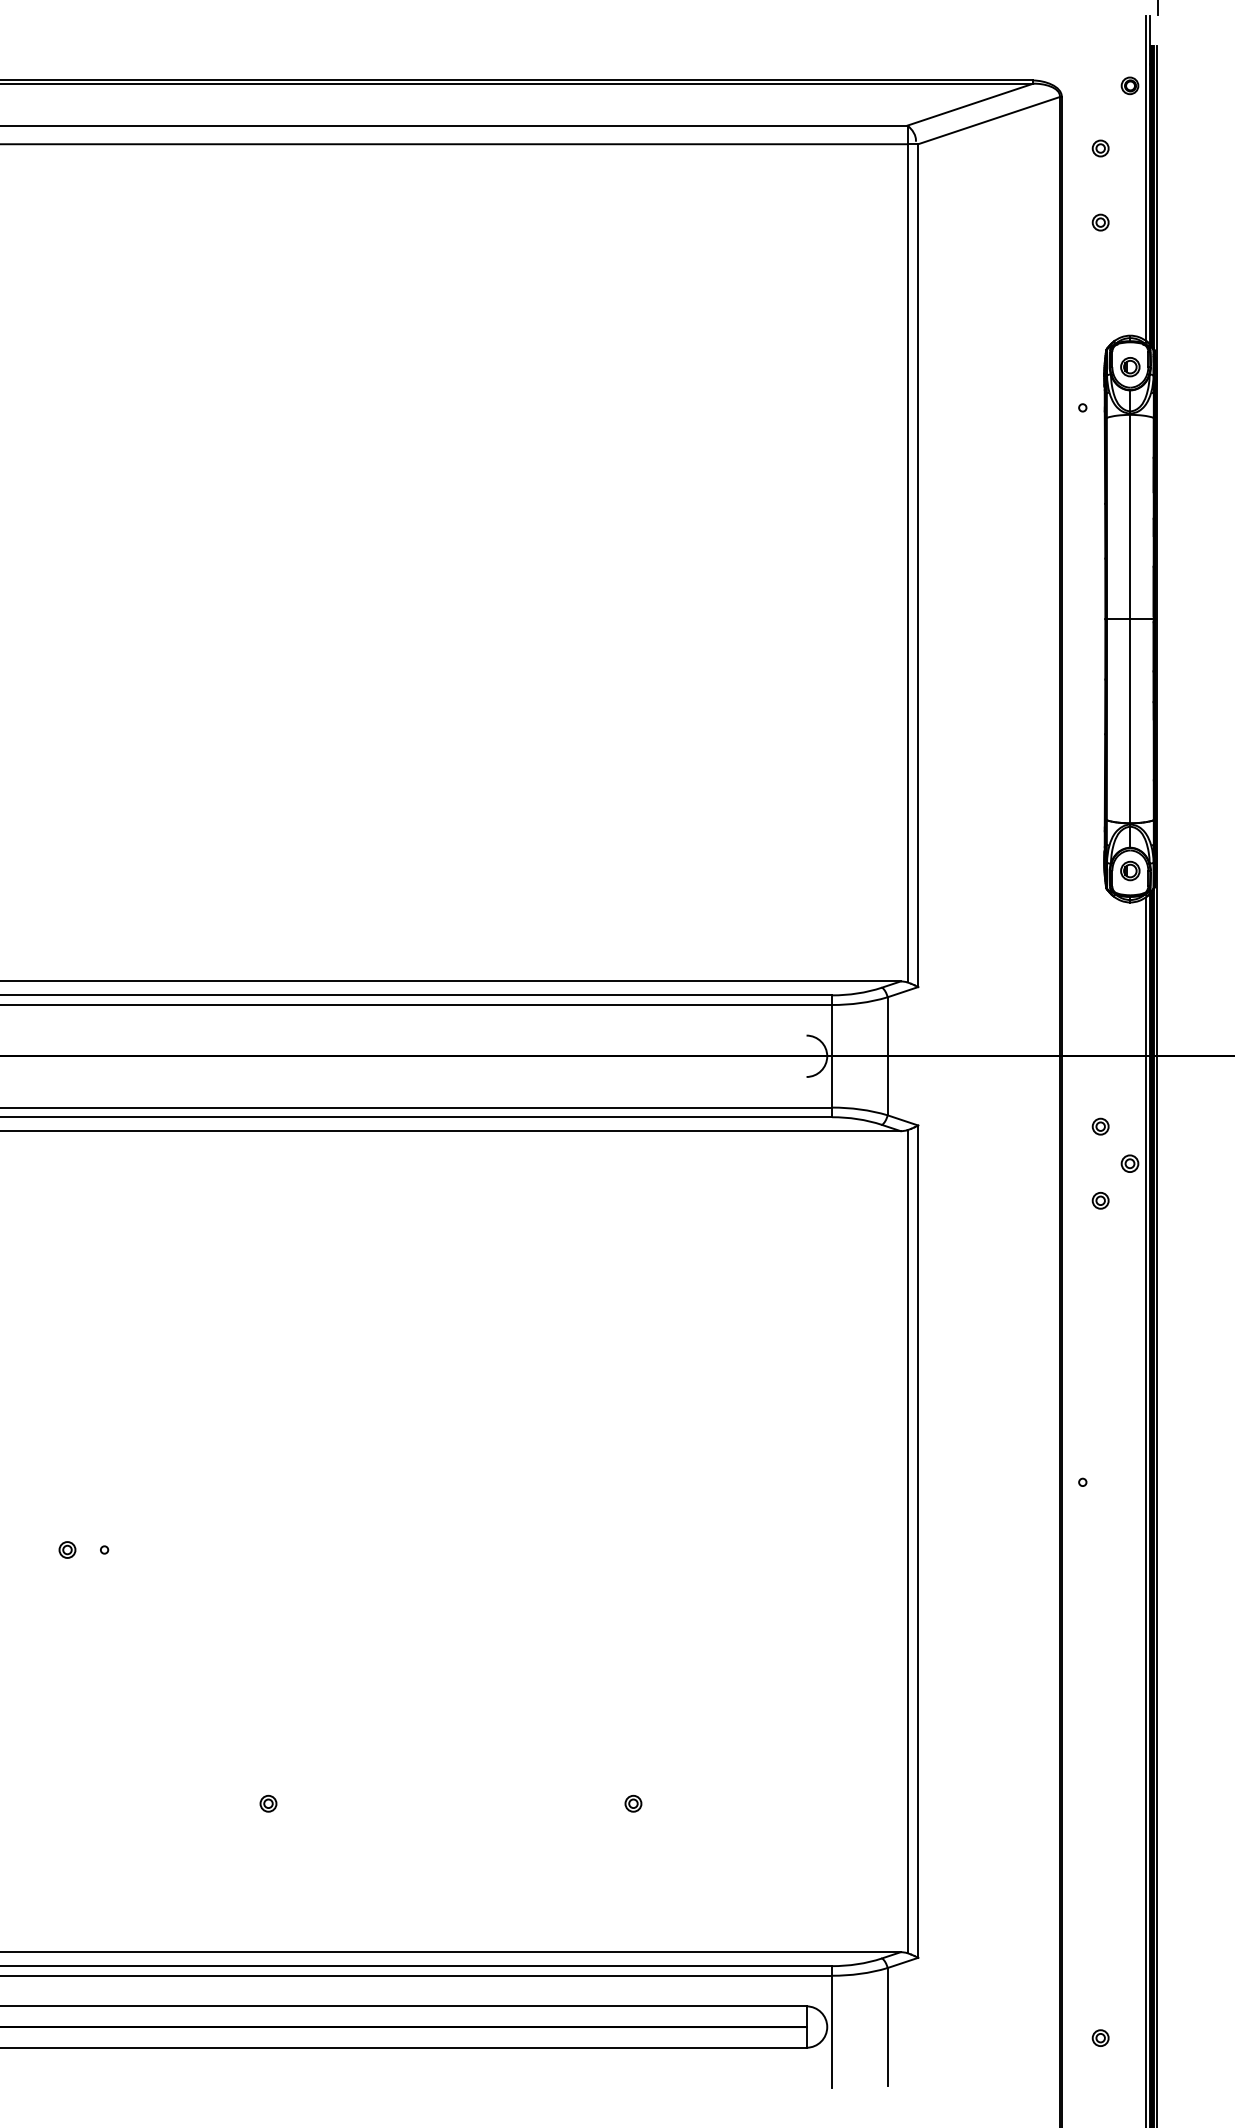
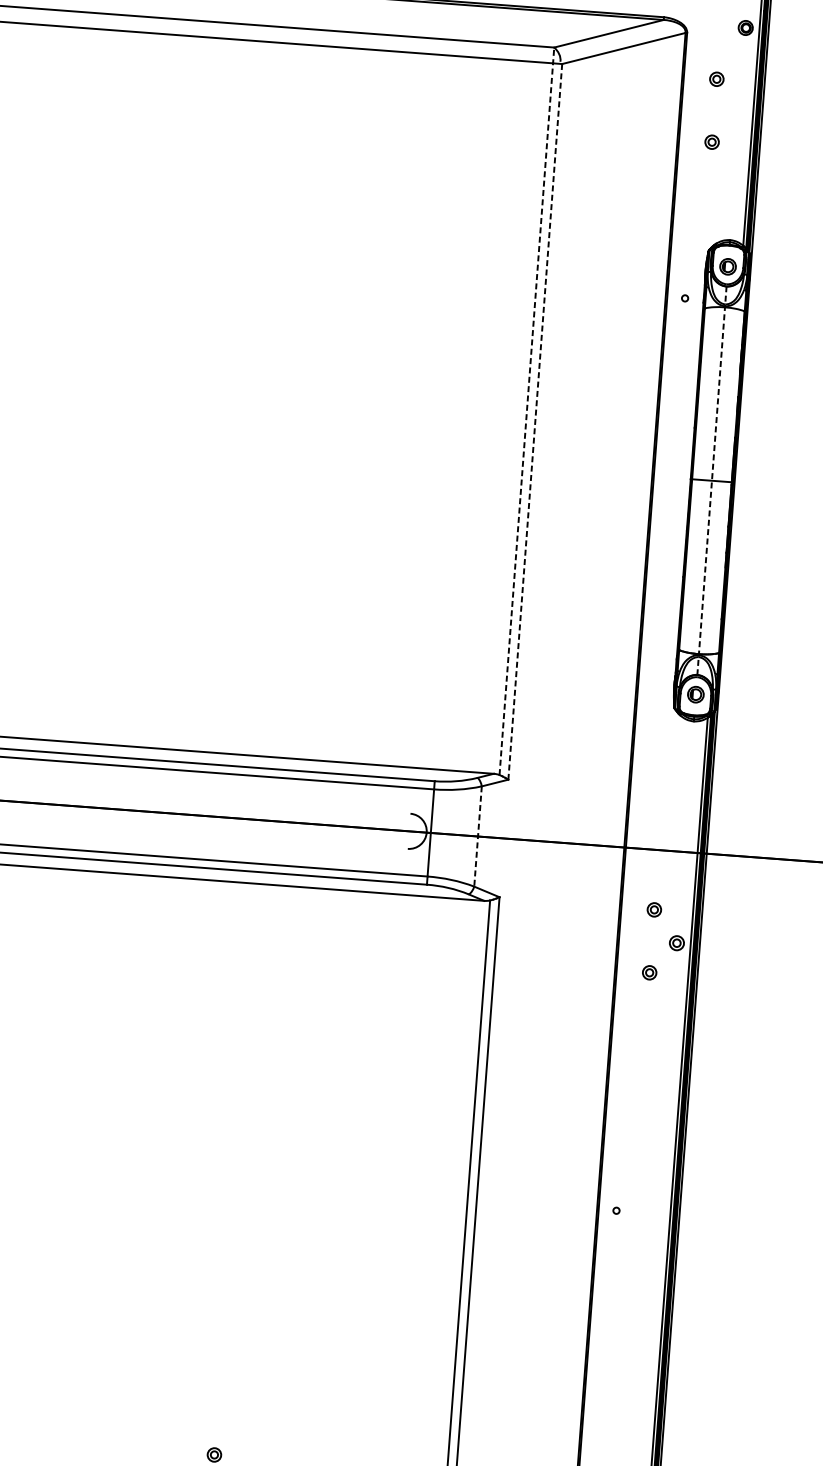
line: (907, 553) -> (526, 410), solid -> dashed
line: (918, 566) -> (535, 422), solid -> dashed
line: (1130, 618) -> (712, 480), solid -> dashed
line: (887, 1056) -> (477, 836), solid -> dashed

